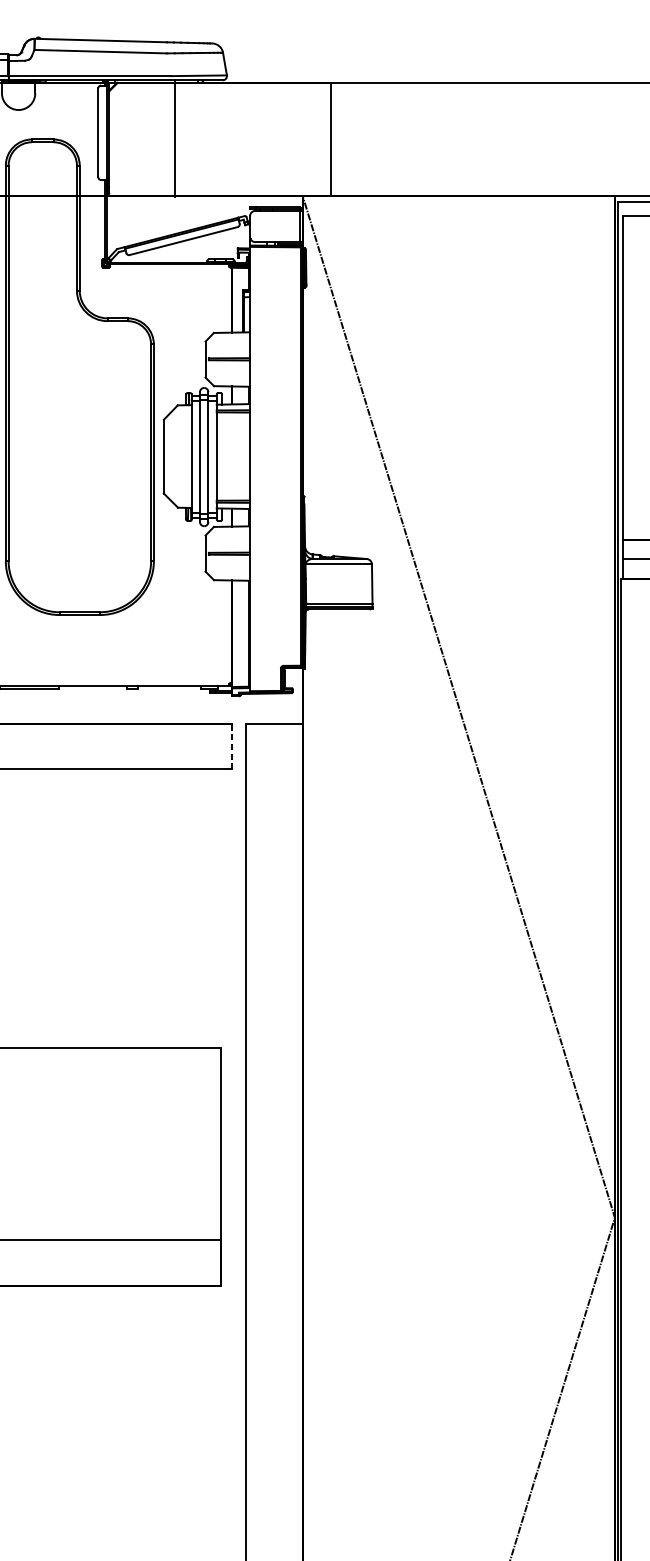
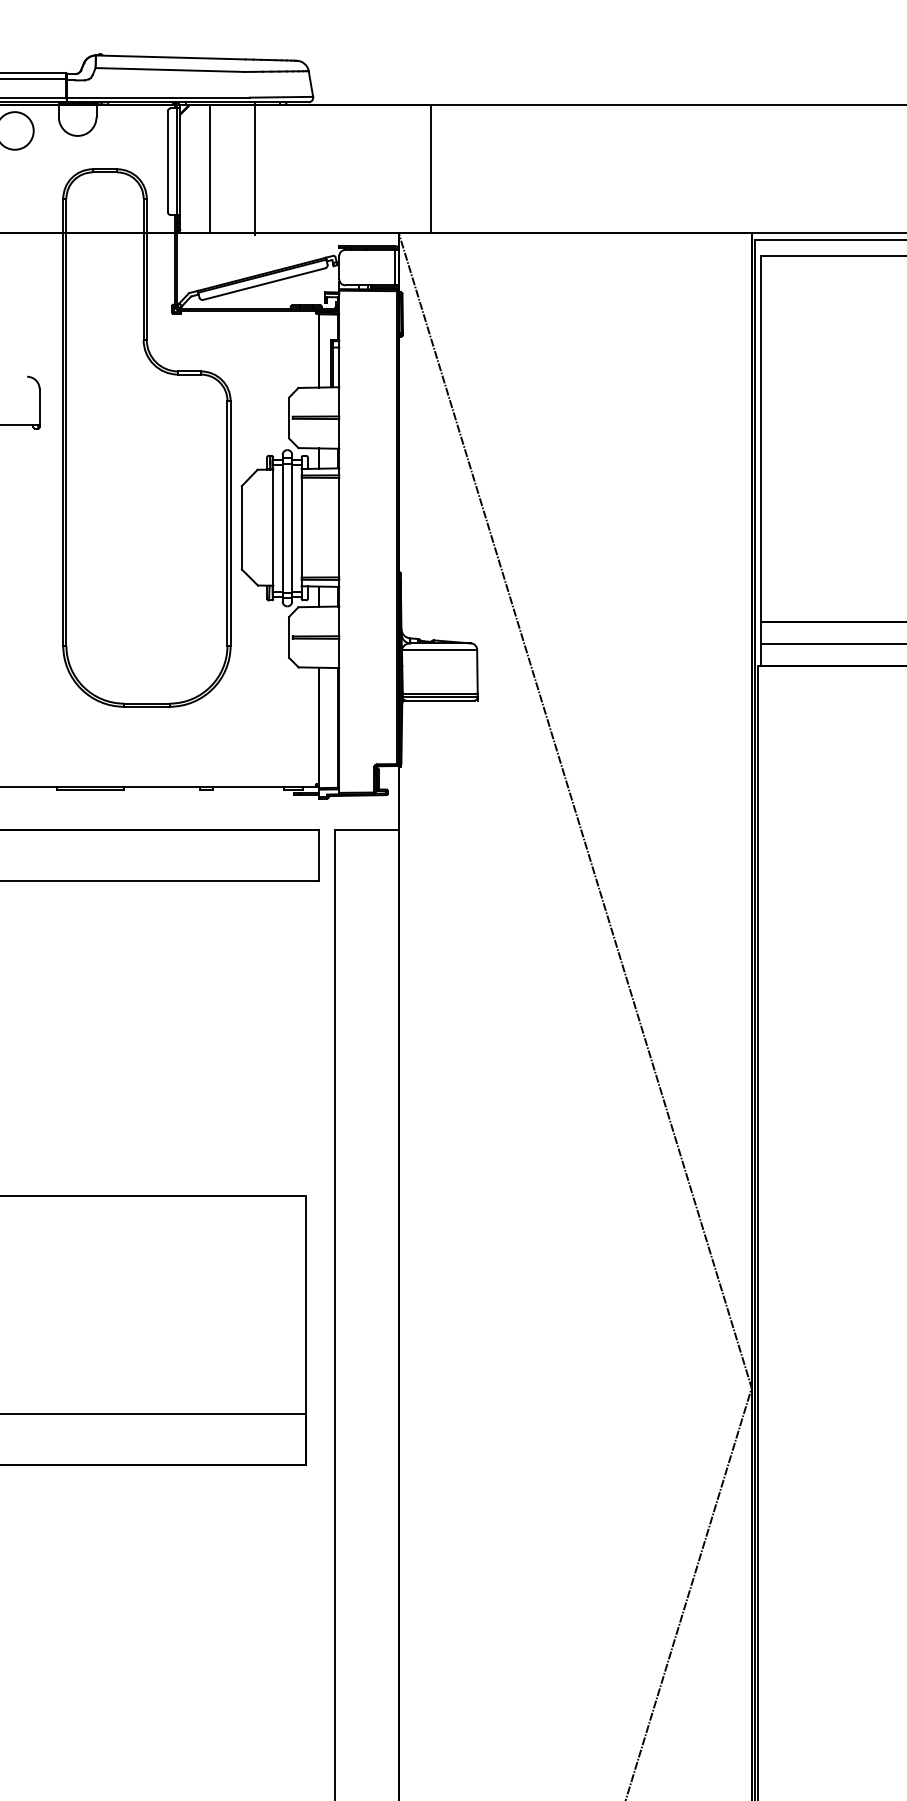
line: (135, 139) -> (209, 169), added
line: (231, 746) -> (318, 855), dashed -> solid

